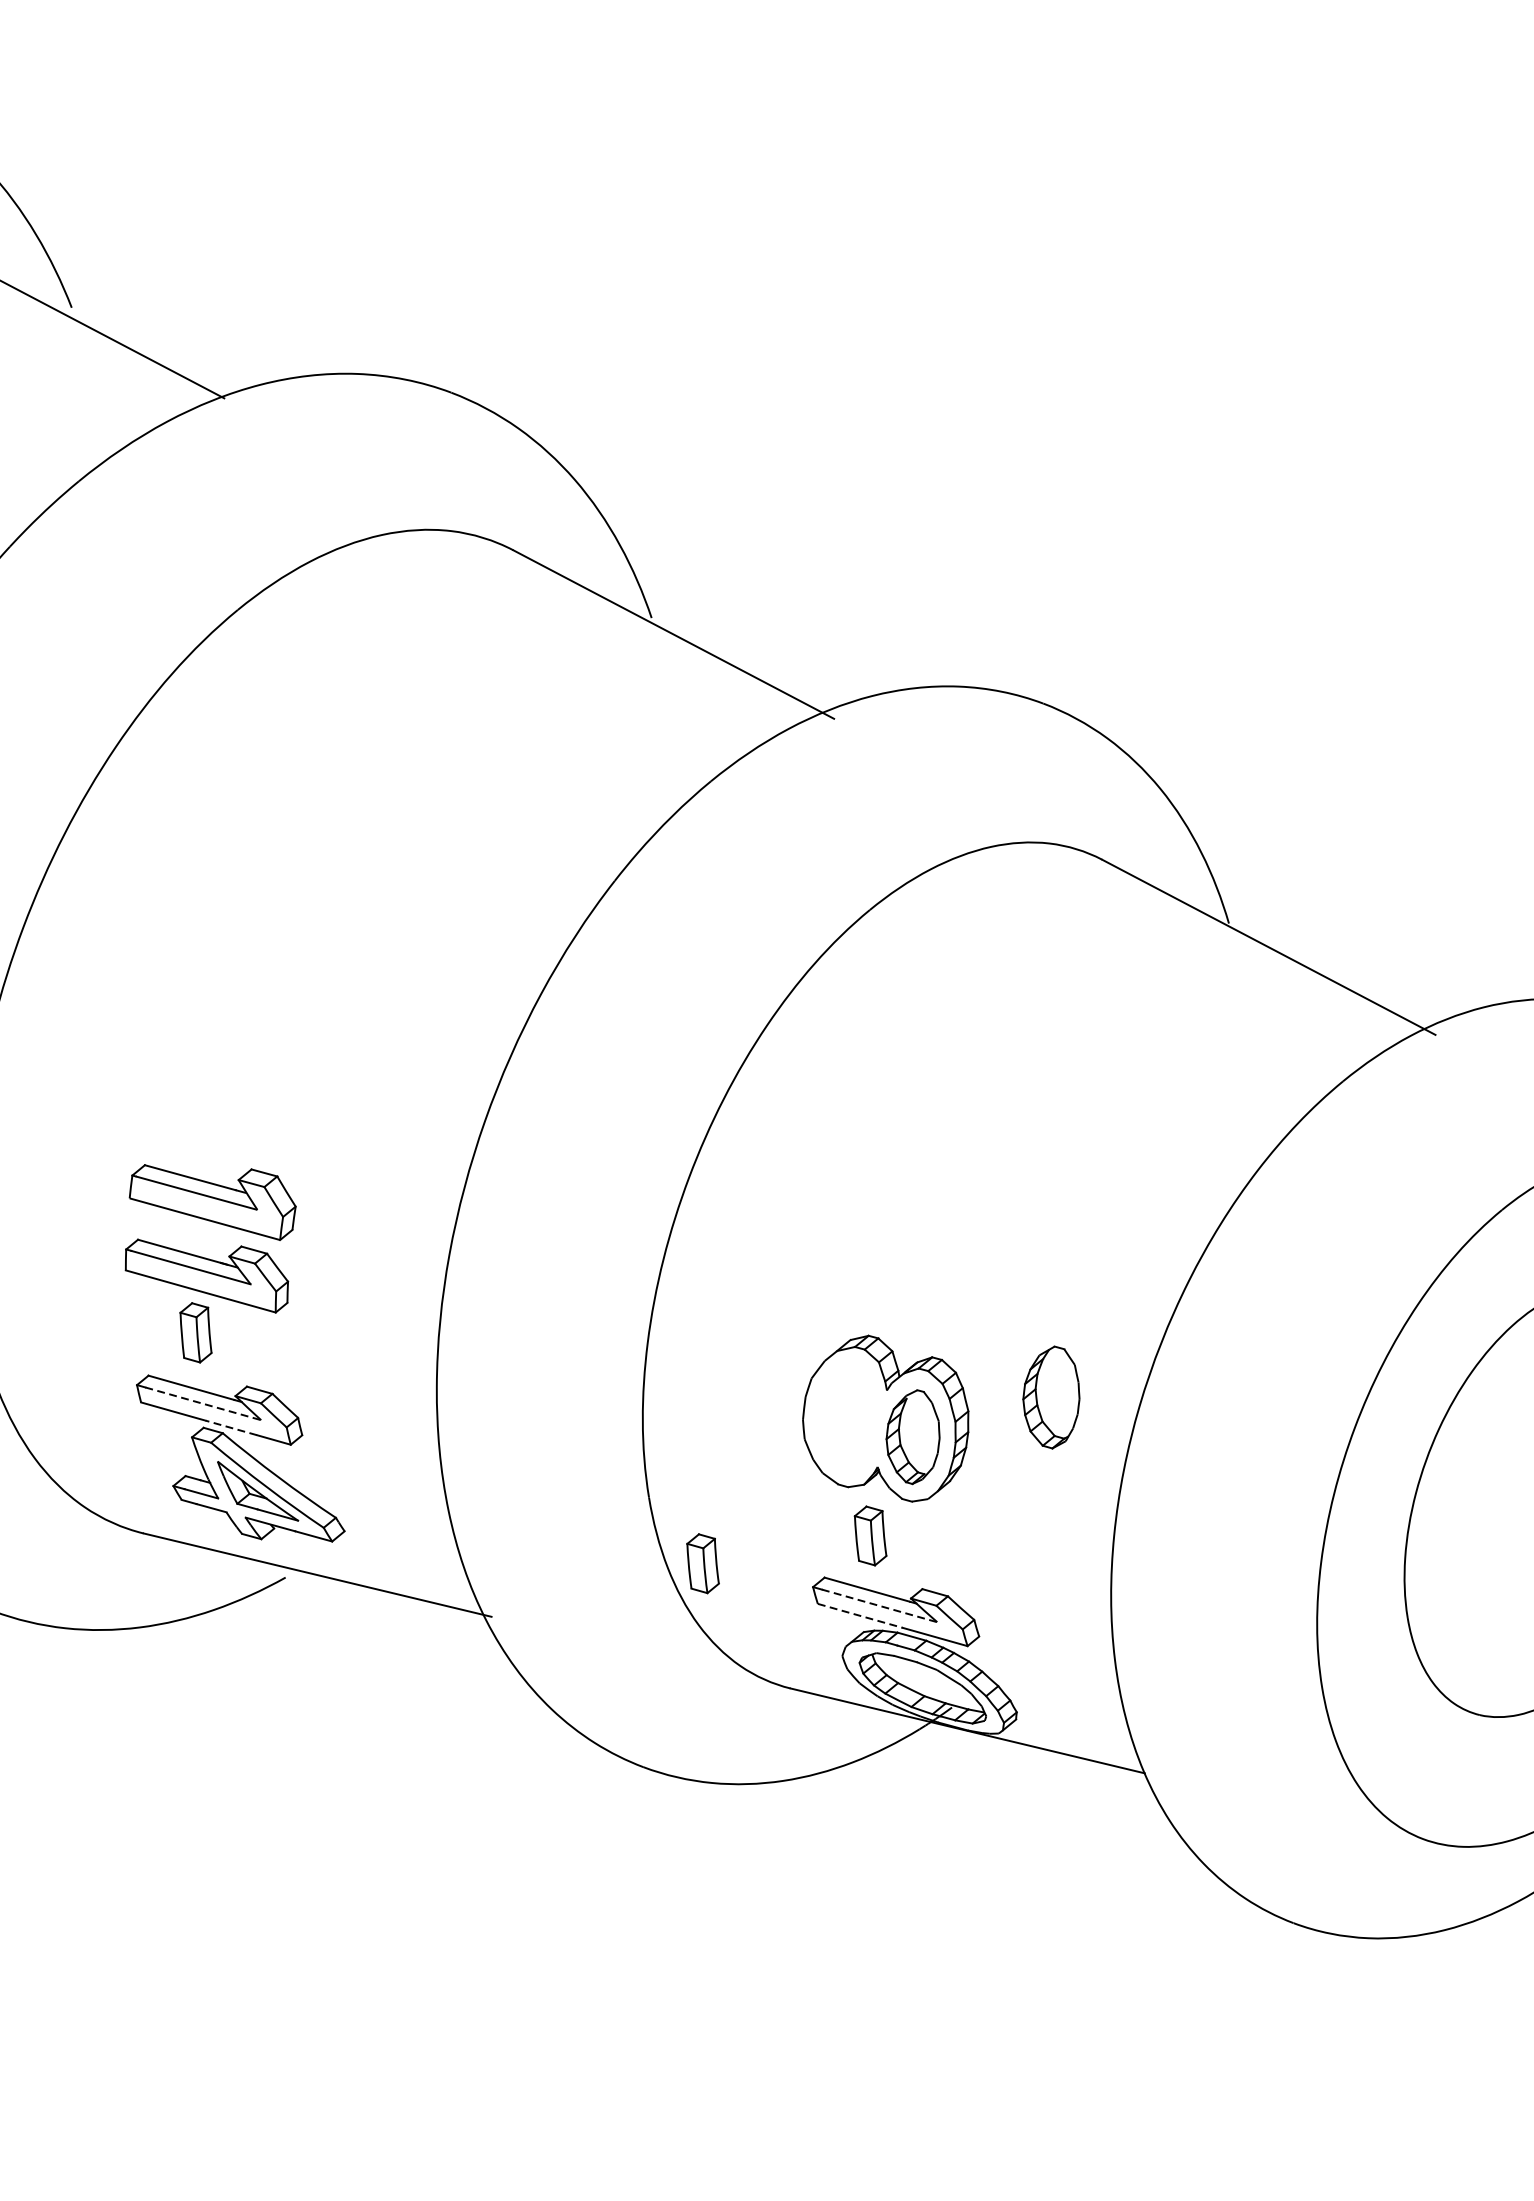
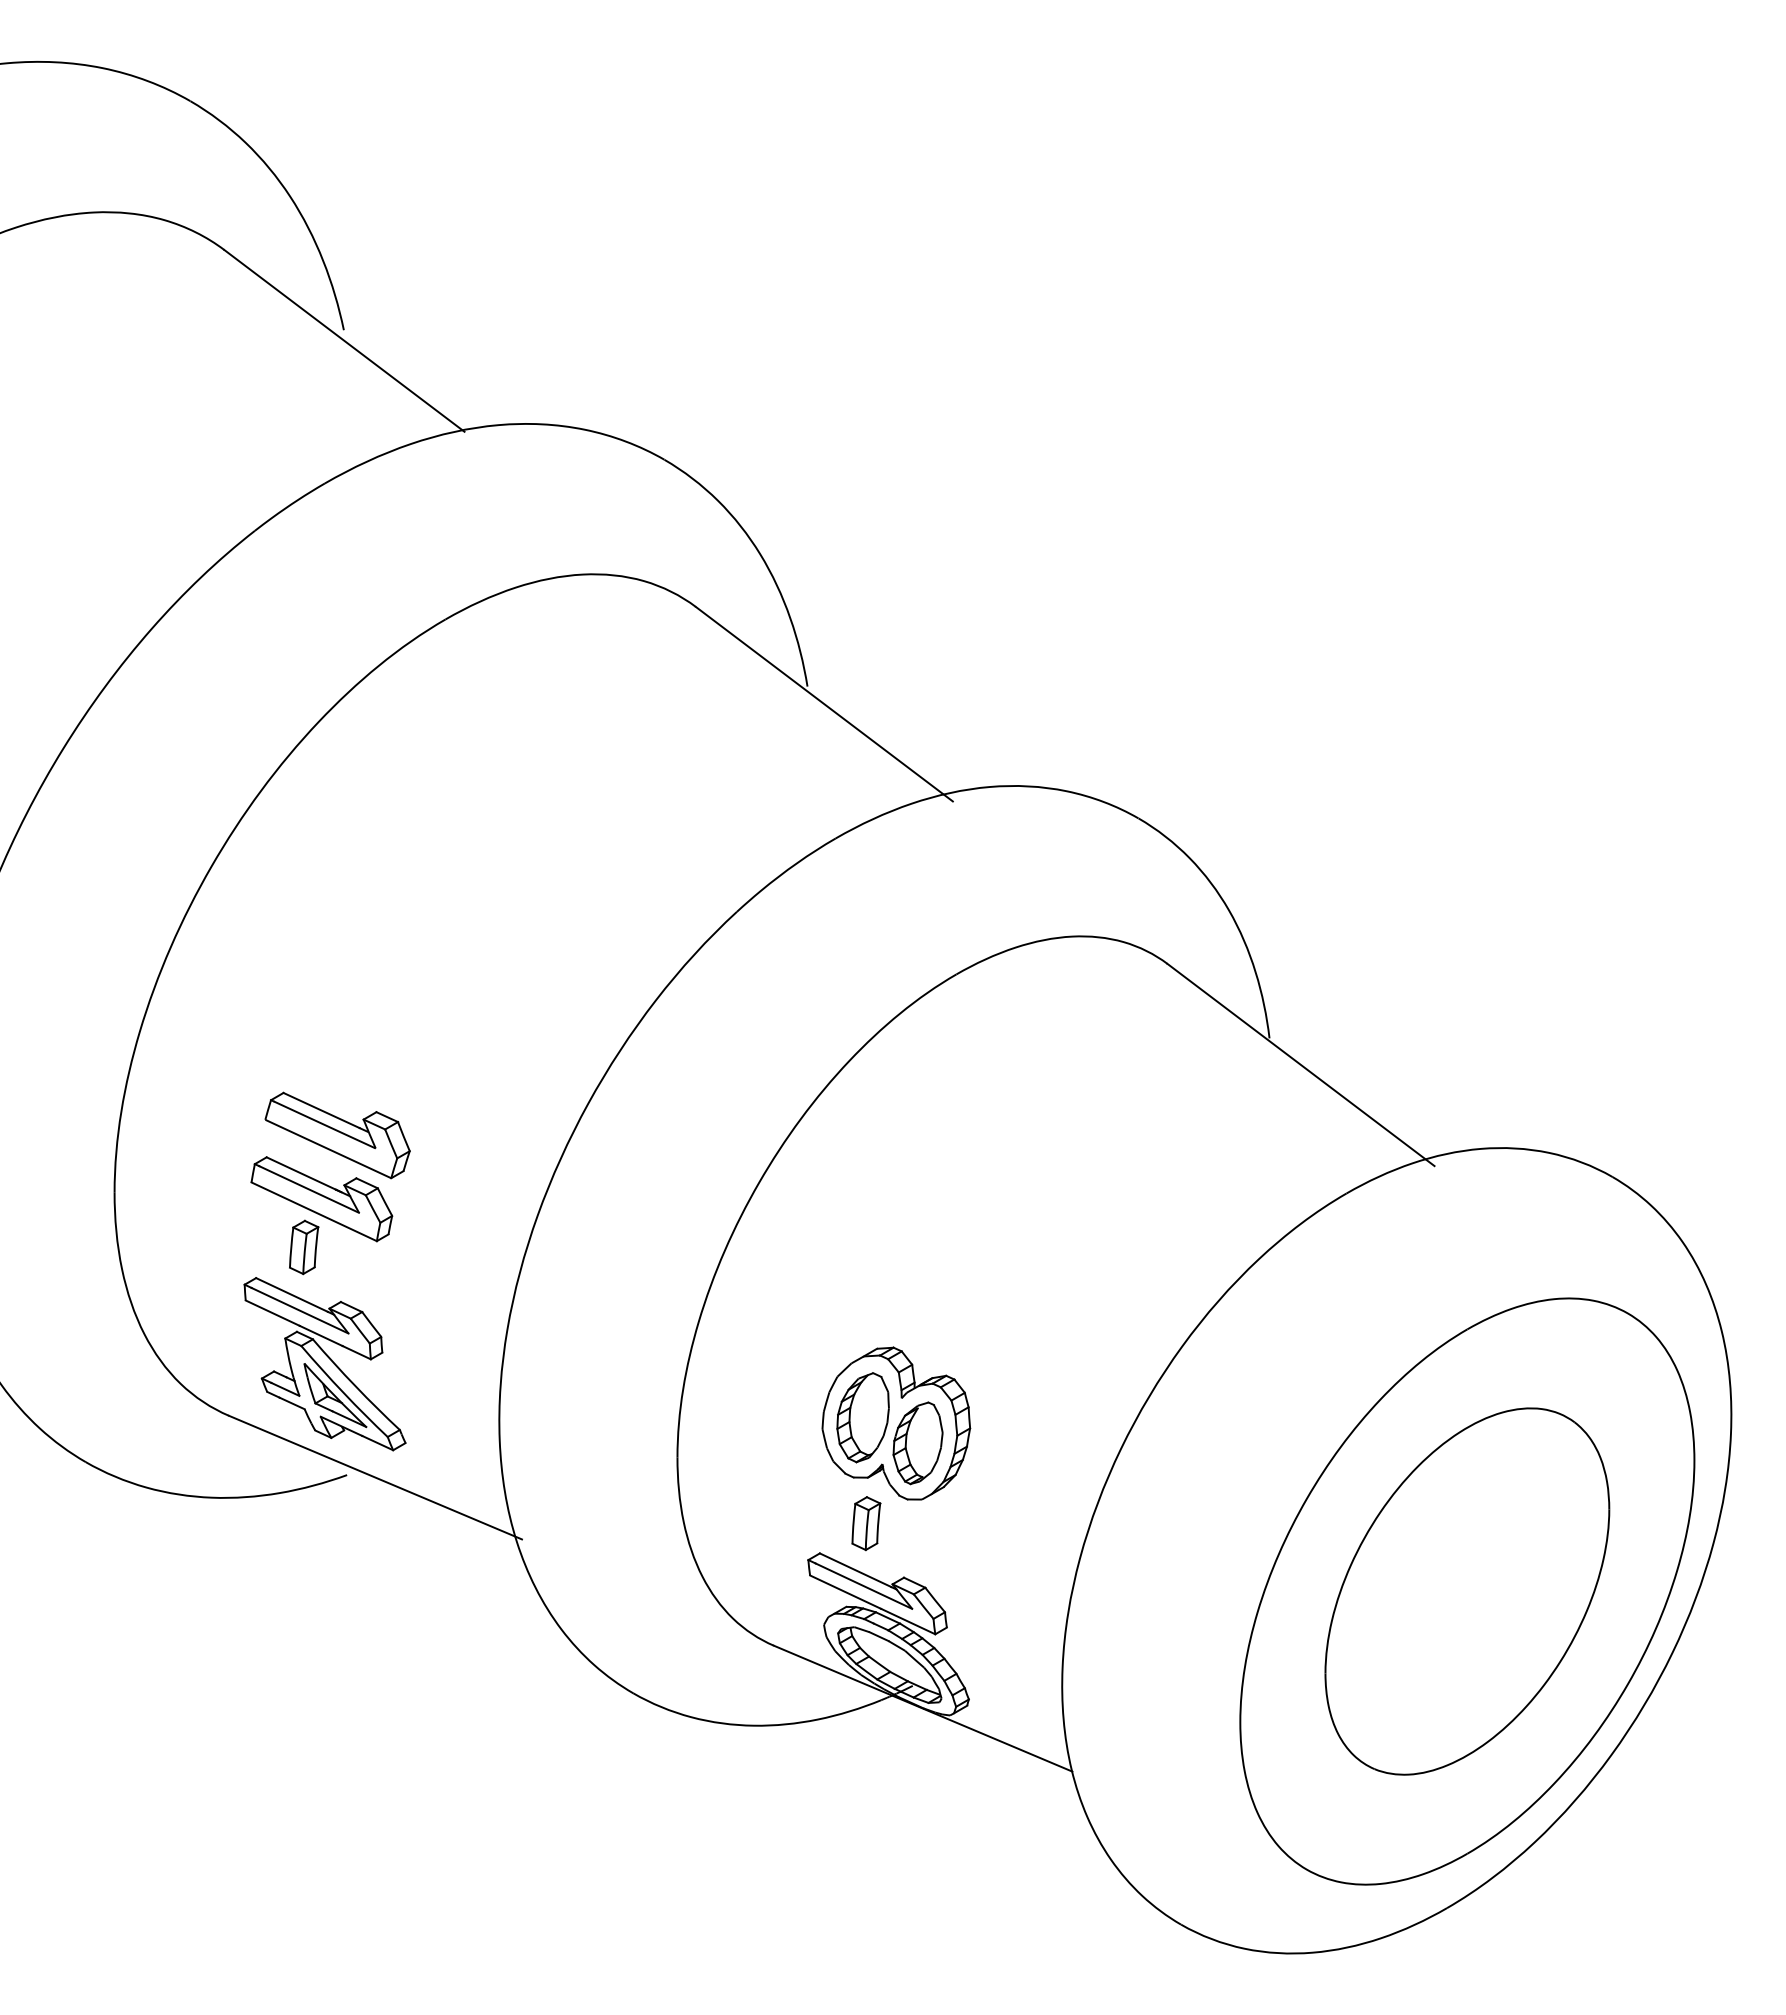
part: (1050, 1397) -> (862, 1417), moved
line: (203, 1403) -> (300, 1310), dashed -> solid
line: (231, 1427) -> (321, 1335), dashed -> solid
part: (703, 1563) -> (715, 1523), removed
line: (880, 1606) -> (864, 1586), dashed -> solid
line: (861, 1616) -> (846, 1592), dashed -> solid

